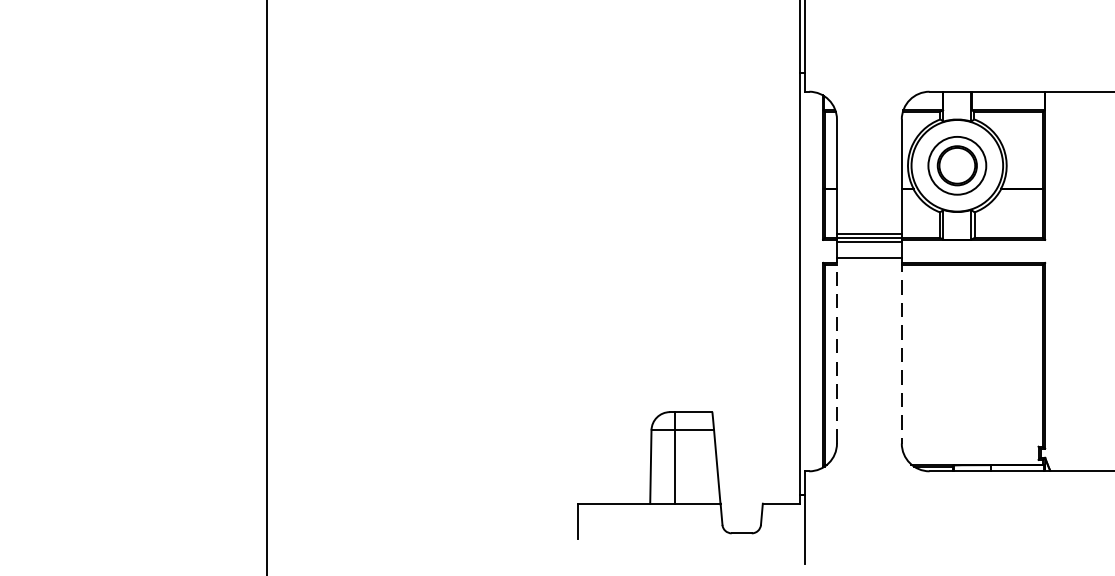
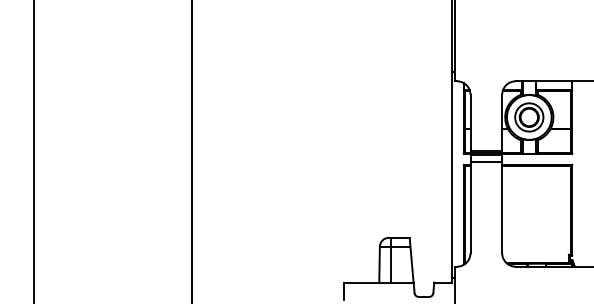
line: (836, 350) -> (470, 207), dashed -> solid
line: (902, 352) -> (502, 208), dashed -> solid

